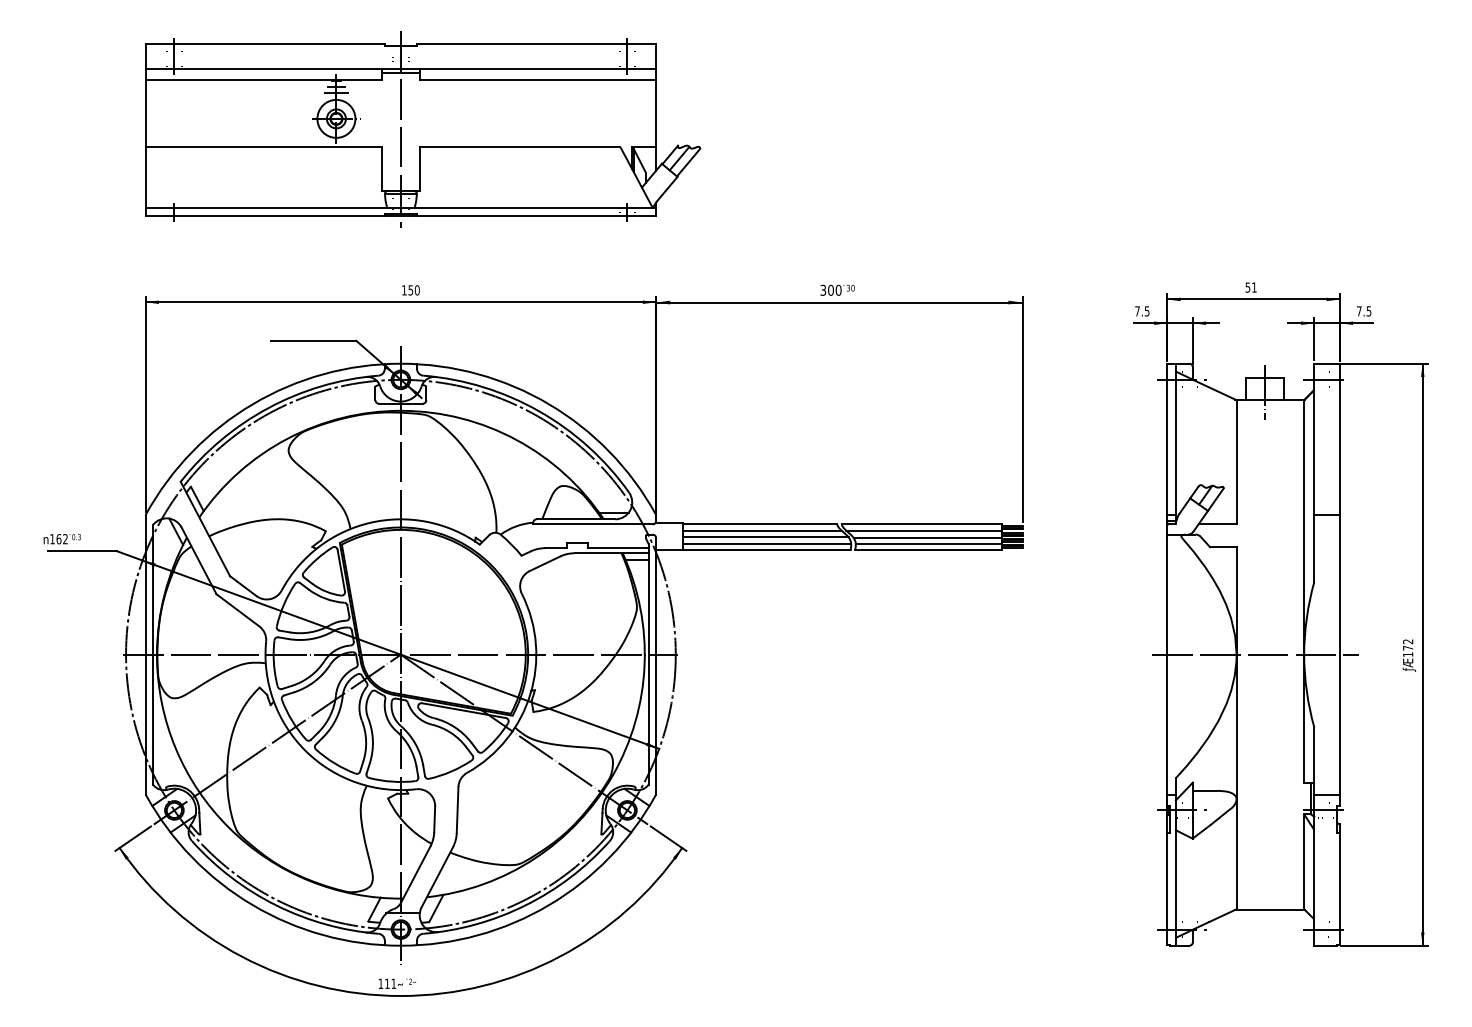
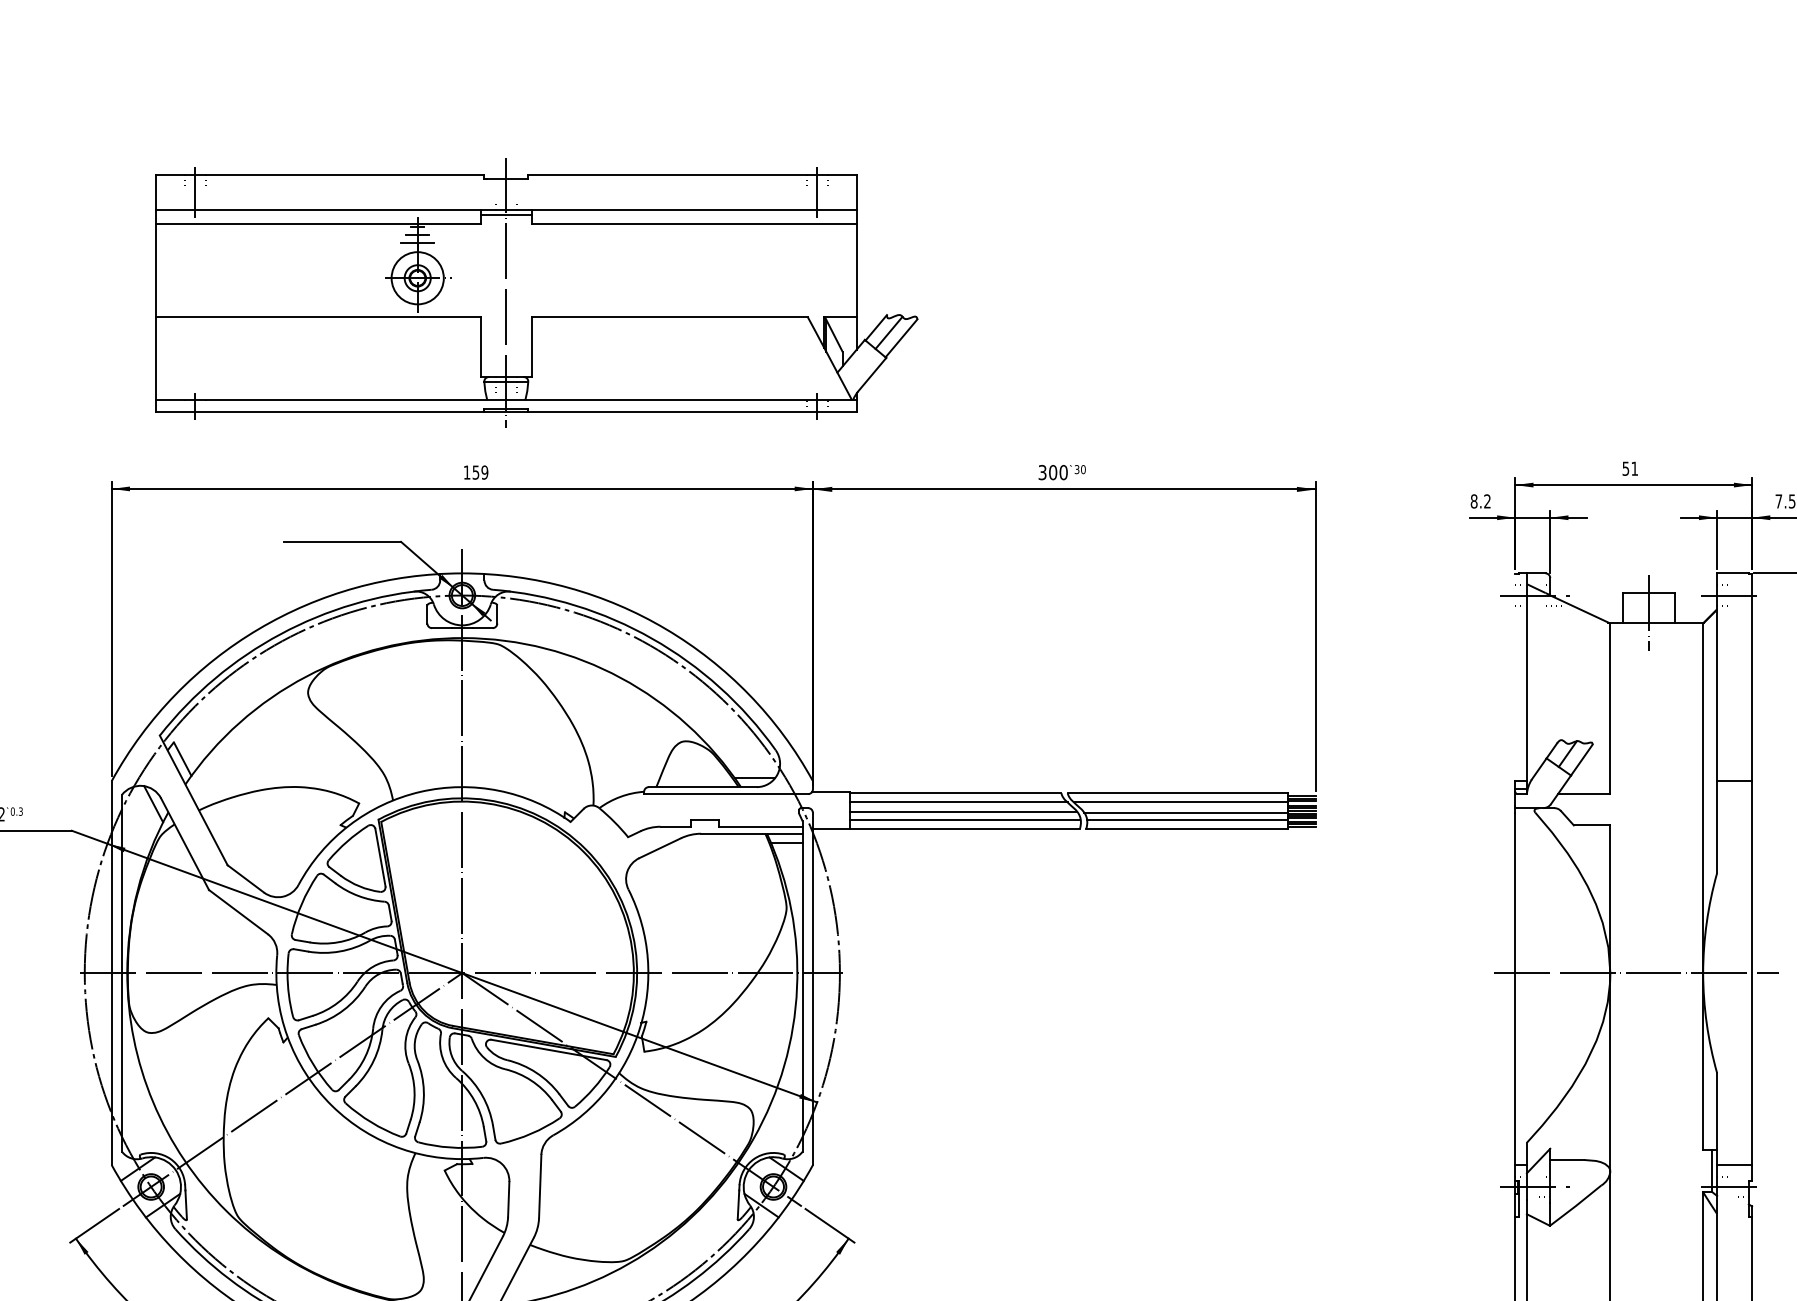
part: (423, 129) -> (537, 292), moved
text: (416, 290) -> (483, 472), 150 -> 159
text: (1142, 311) -> (1481, 501), 7.5 -> 8.2
line: (1167, 439) -> (1515, 677), removed

